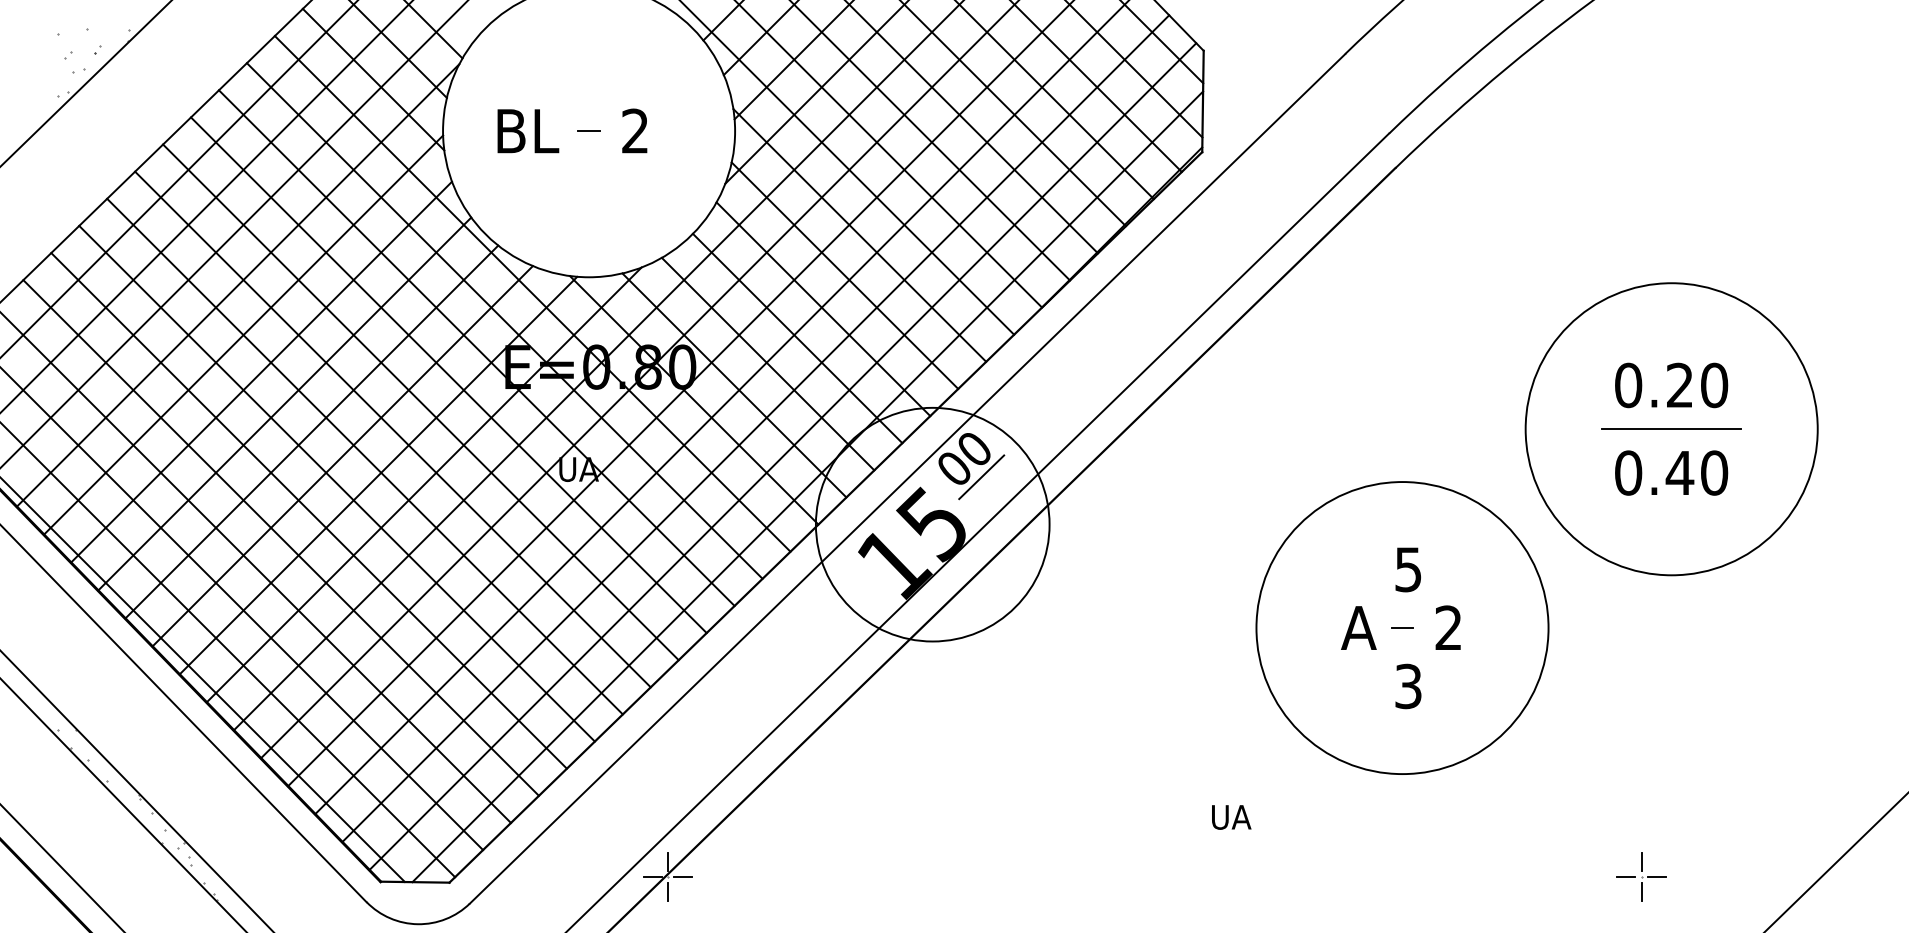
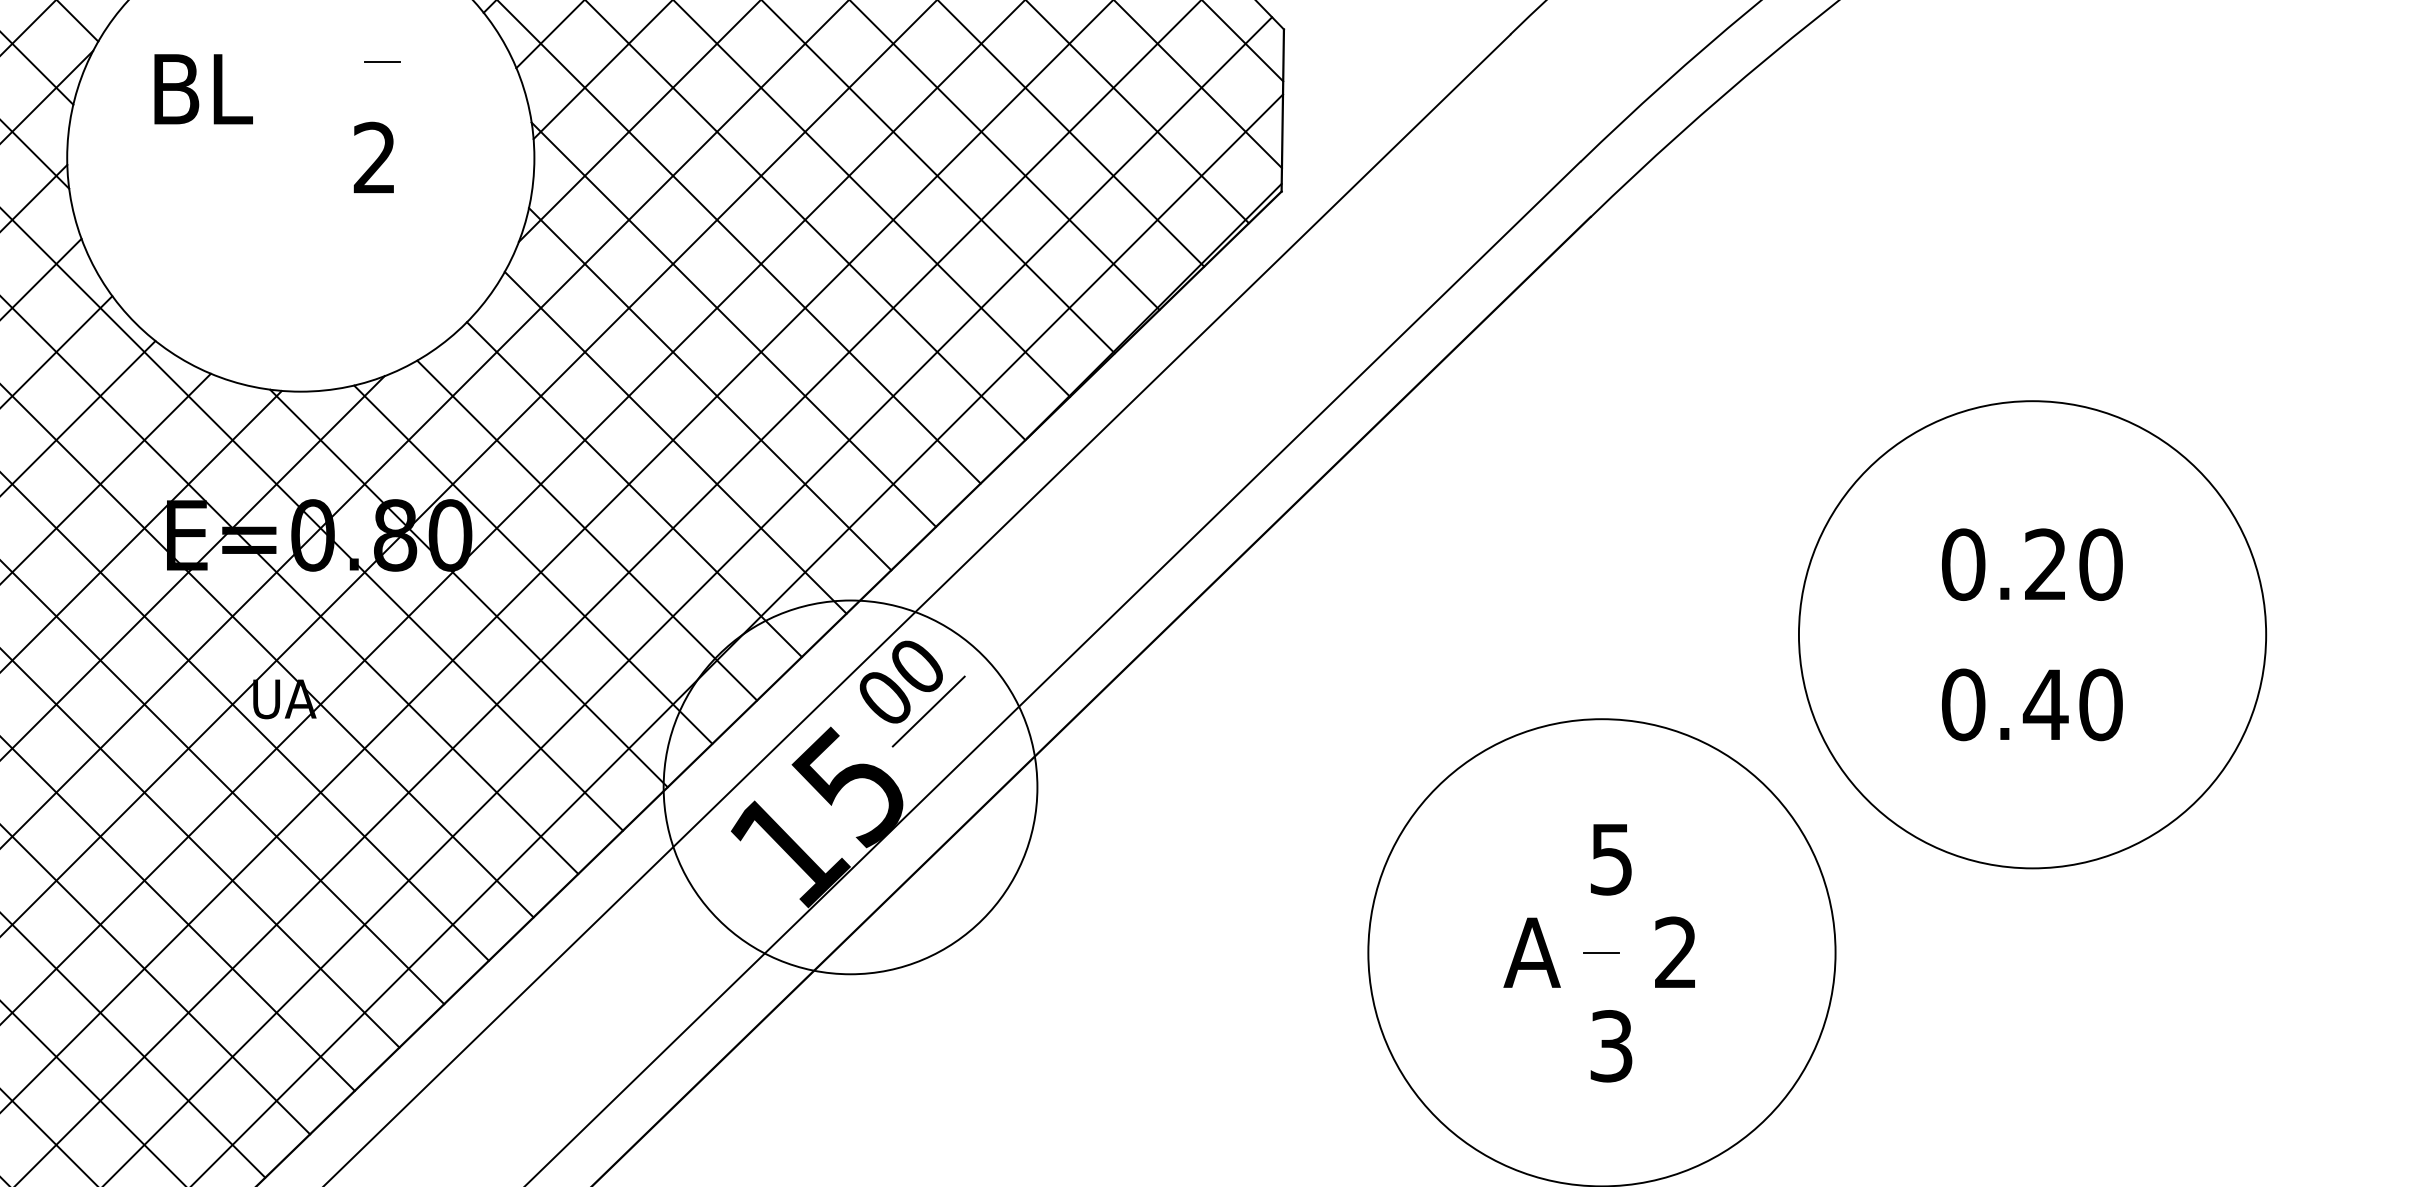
line: (588, 130) -> (381, 60), moved
text: (528, 131) -> (203, 89), moved
line: (1671, 429) -> (2032, 635), removed

